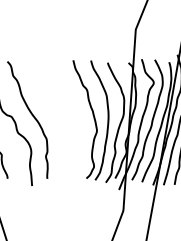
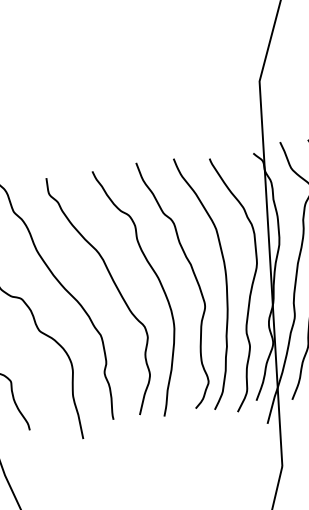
part: (55, 120) -> (114, 294), added

